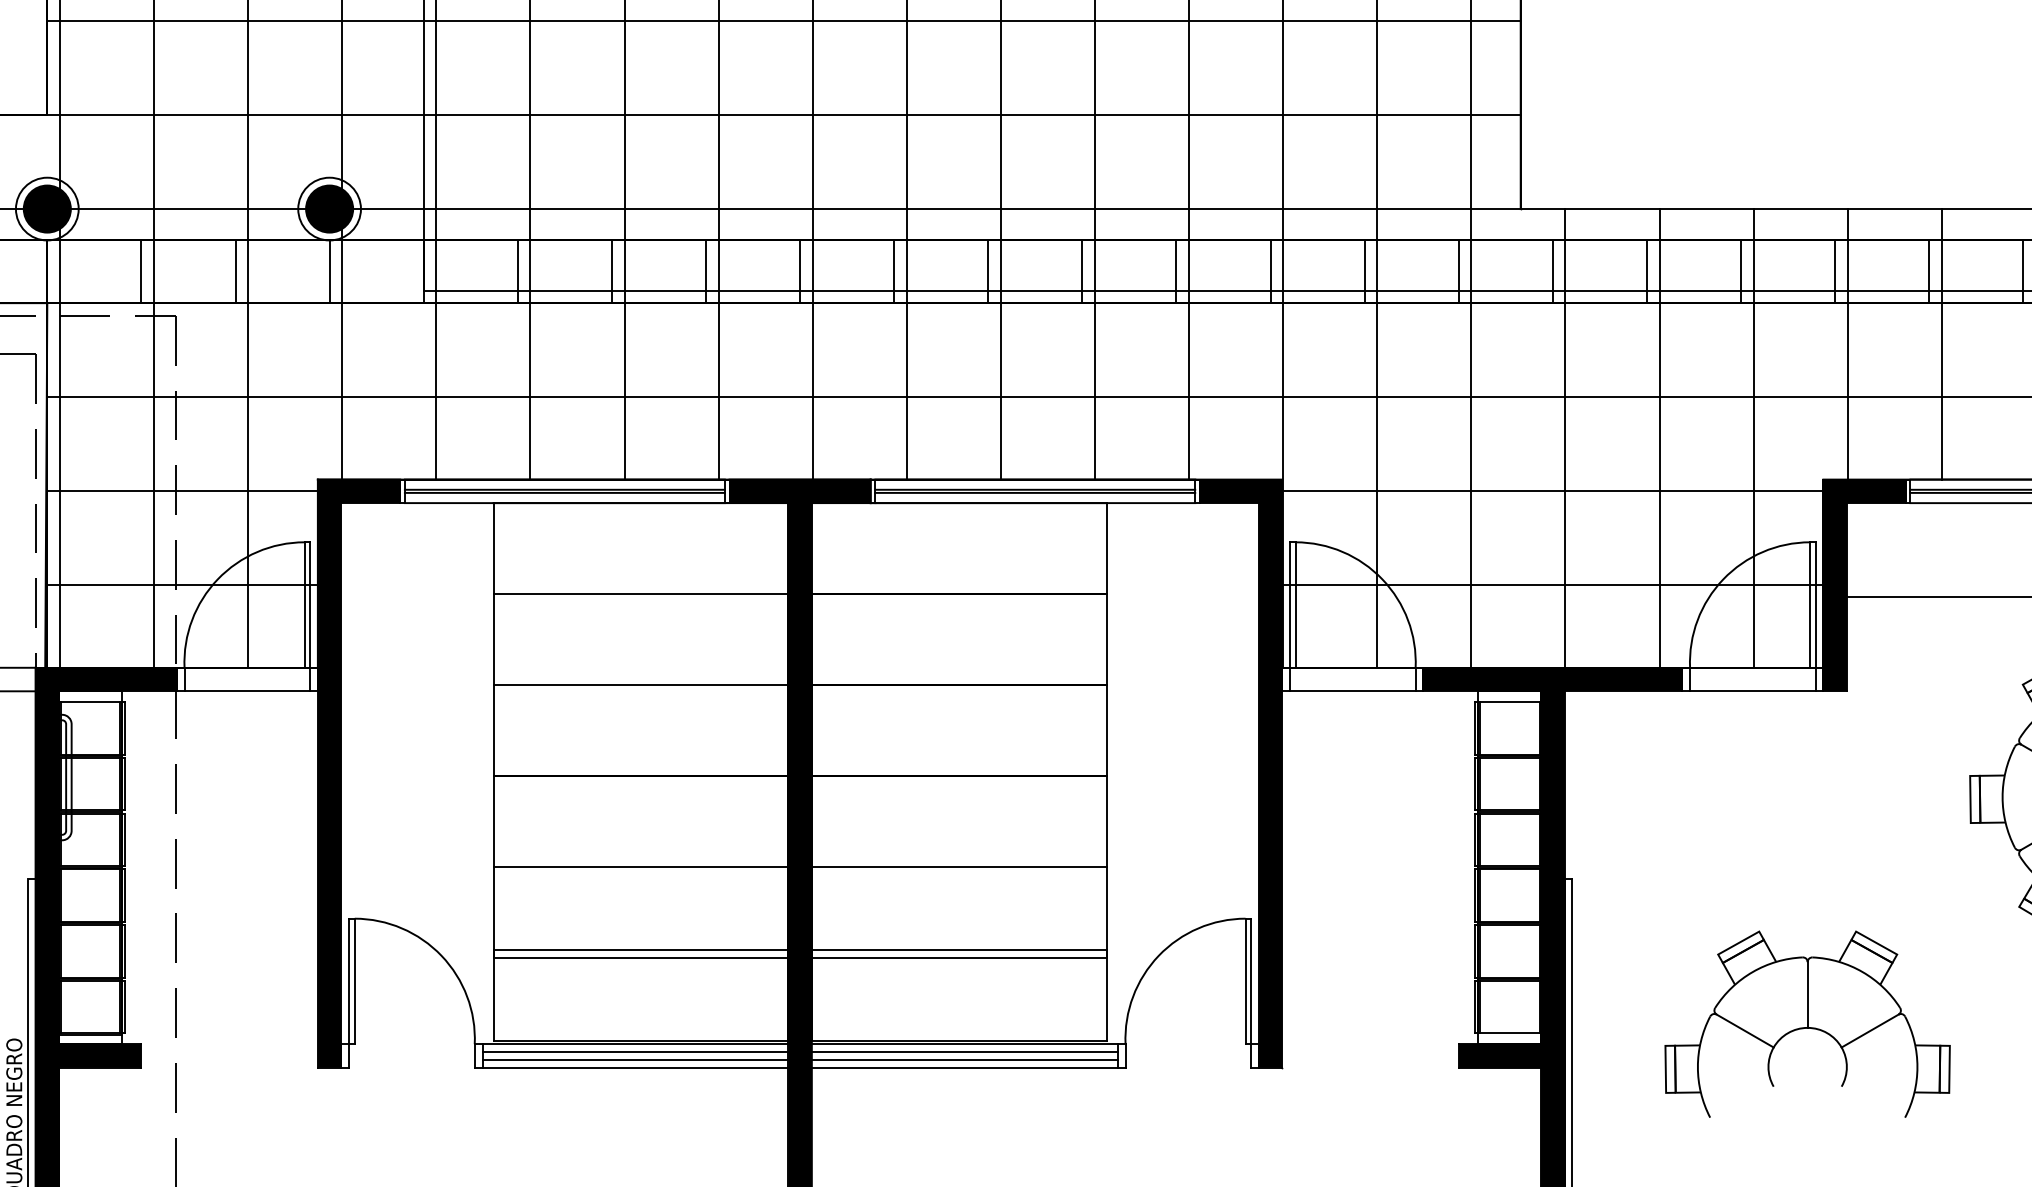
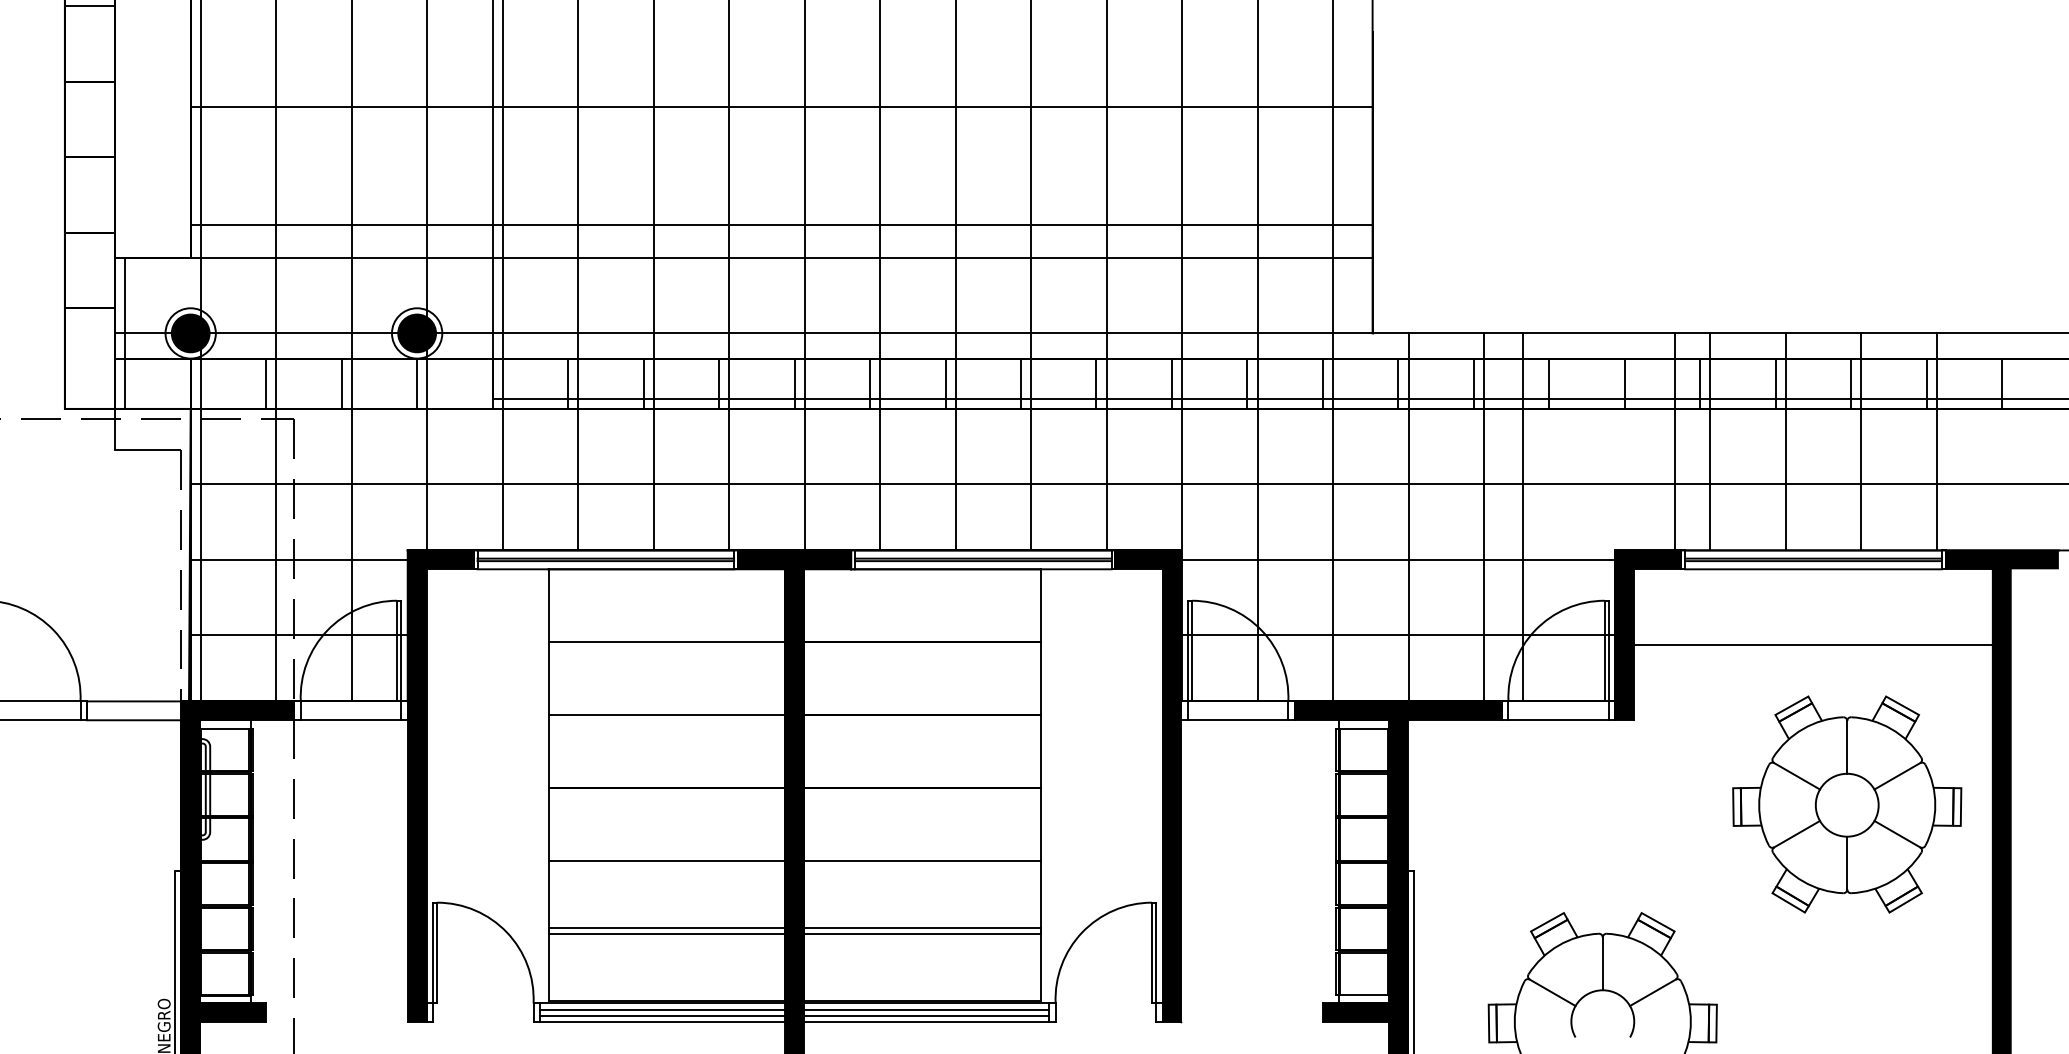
line: (783, 20) -> (781, 225), moved
line: (1847, 343) -> (1674, 441), moved
line: (1753, 438) -> (1523, 517), moved

